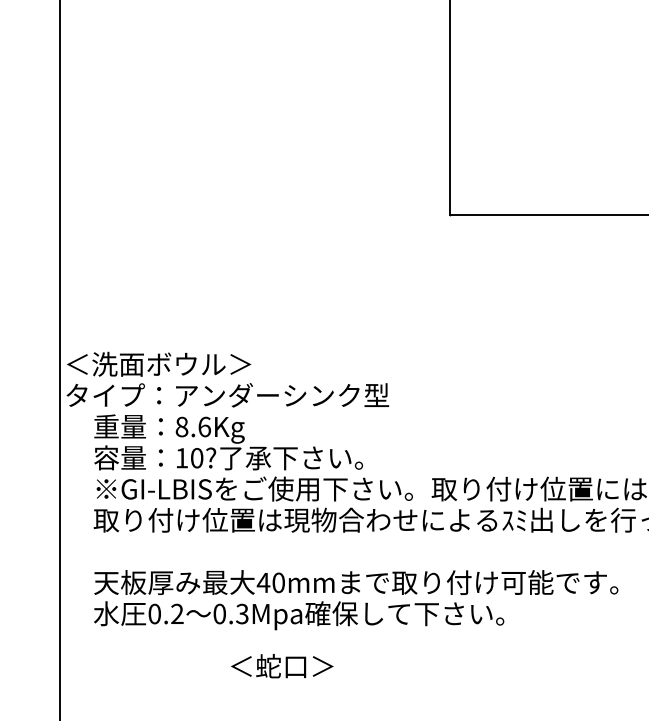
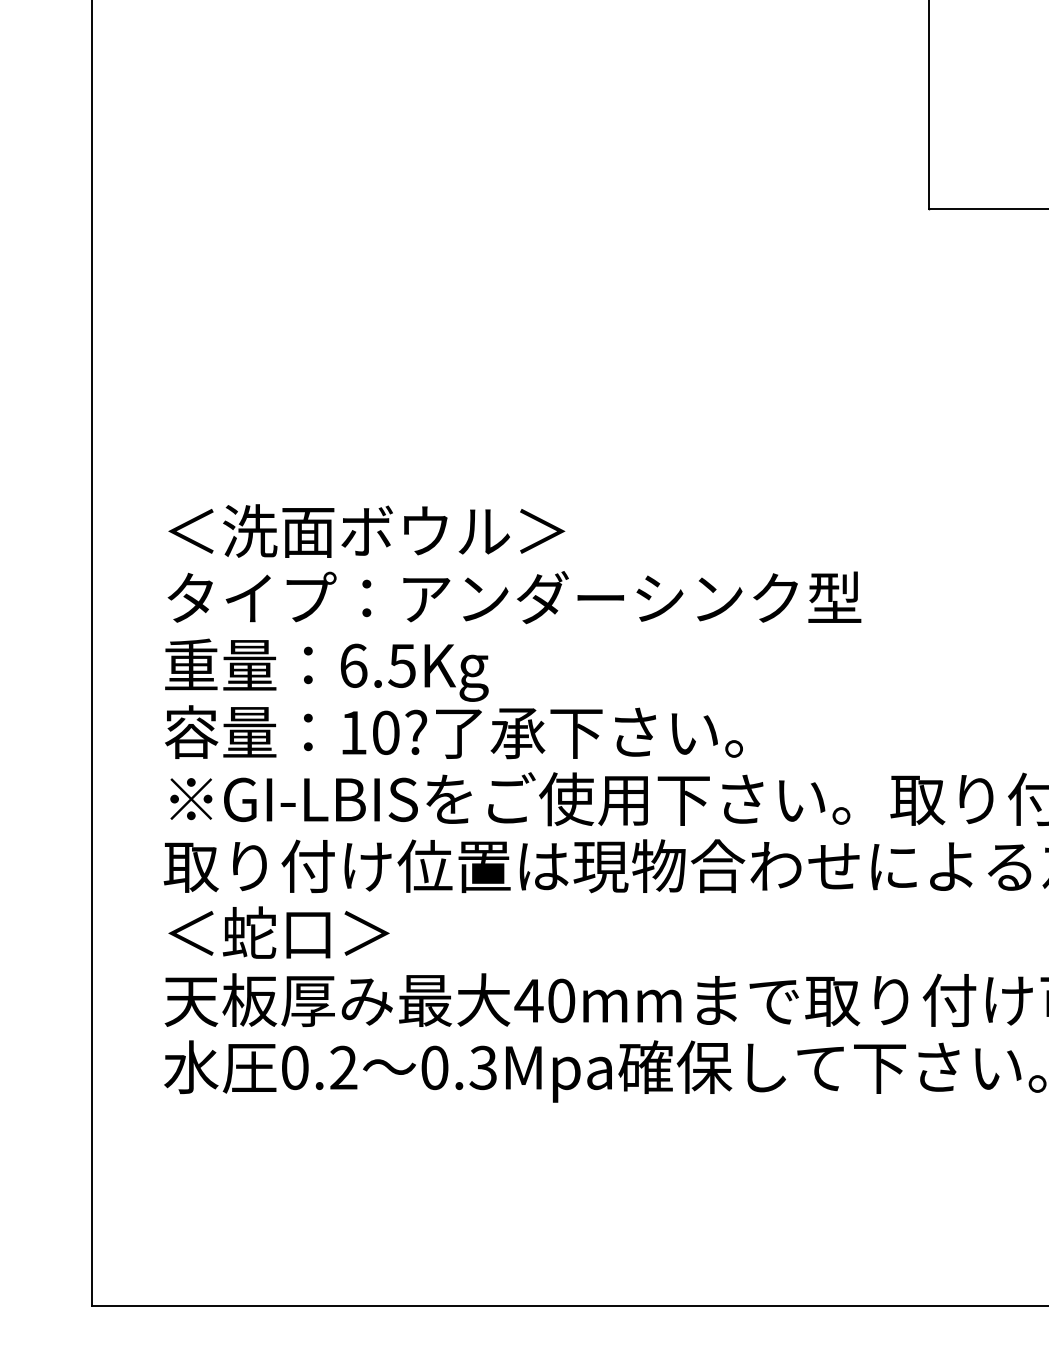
text: (227, 379) -> (513, 563), moved
text: (193, 426) -> (378, 664), 8.6Kg -> 6.5Kg
text: (282, 666) -> (279, 933), moved

